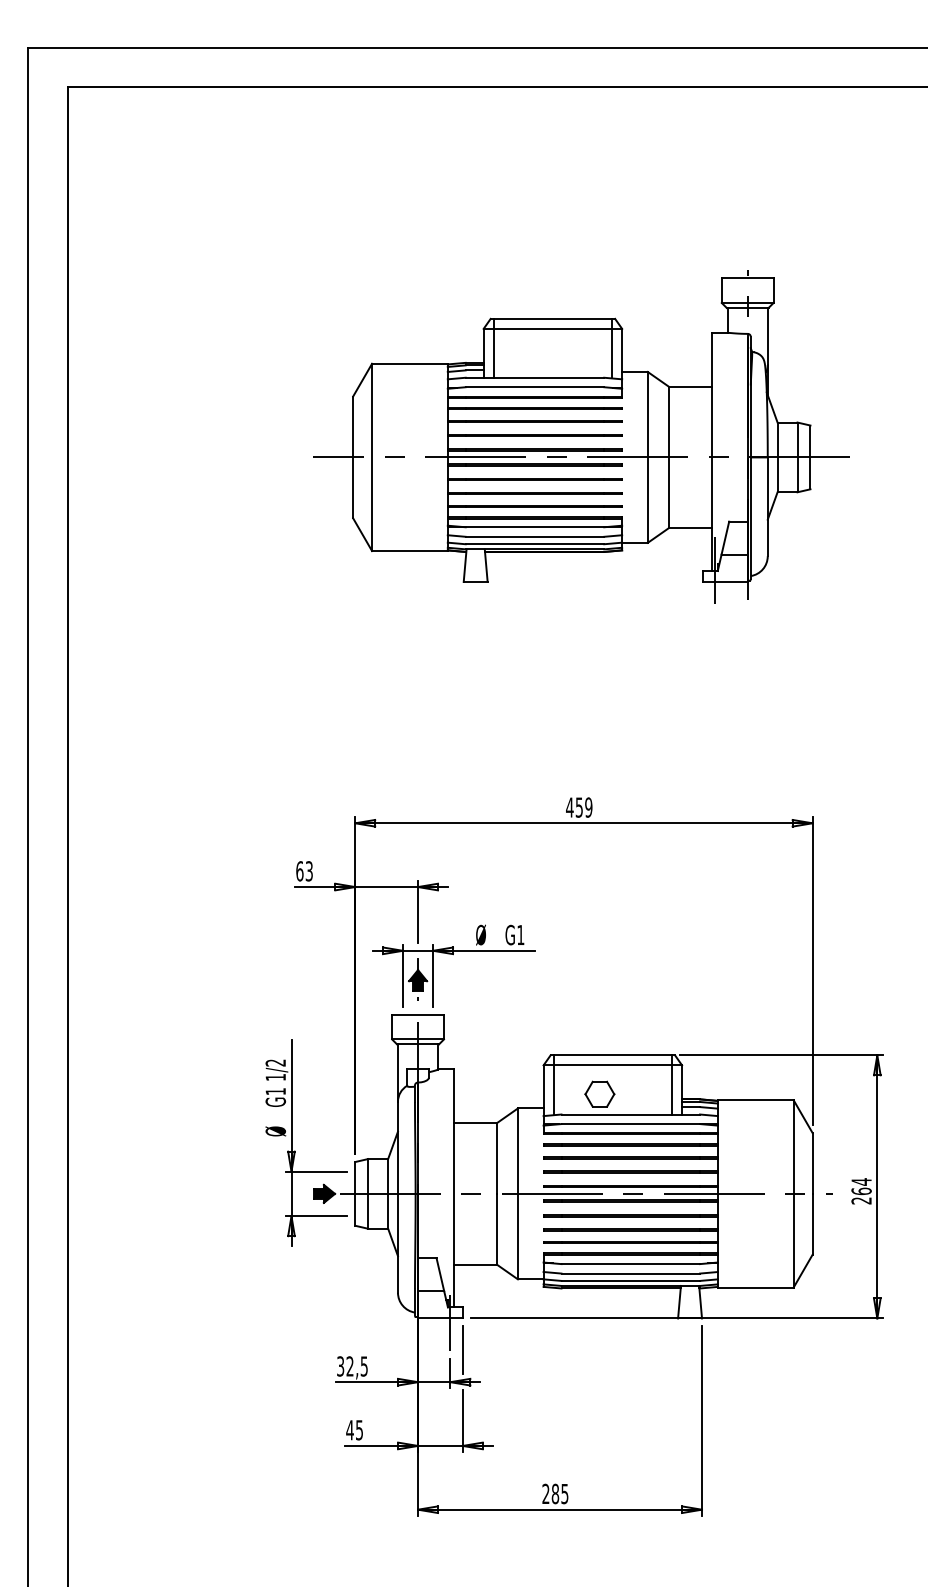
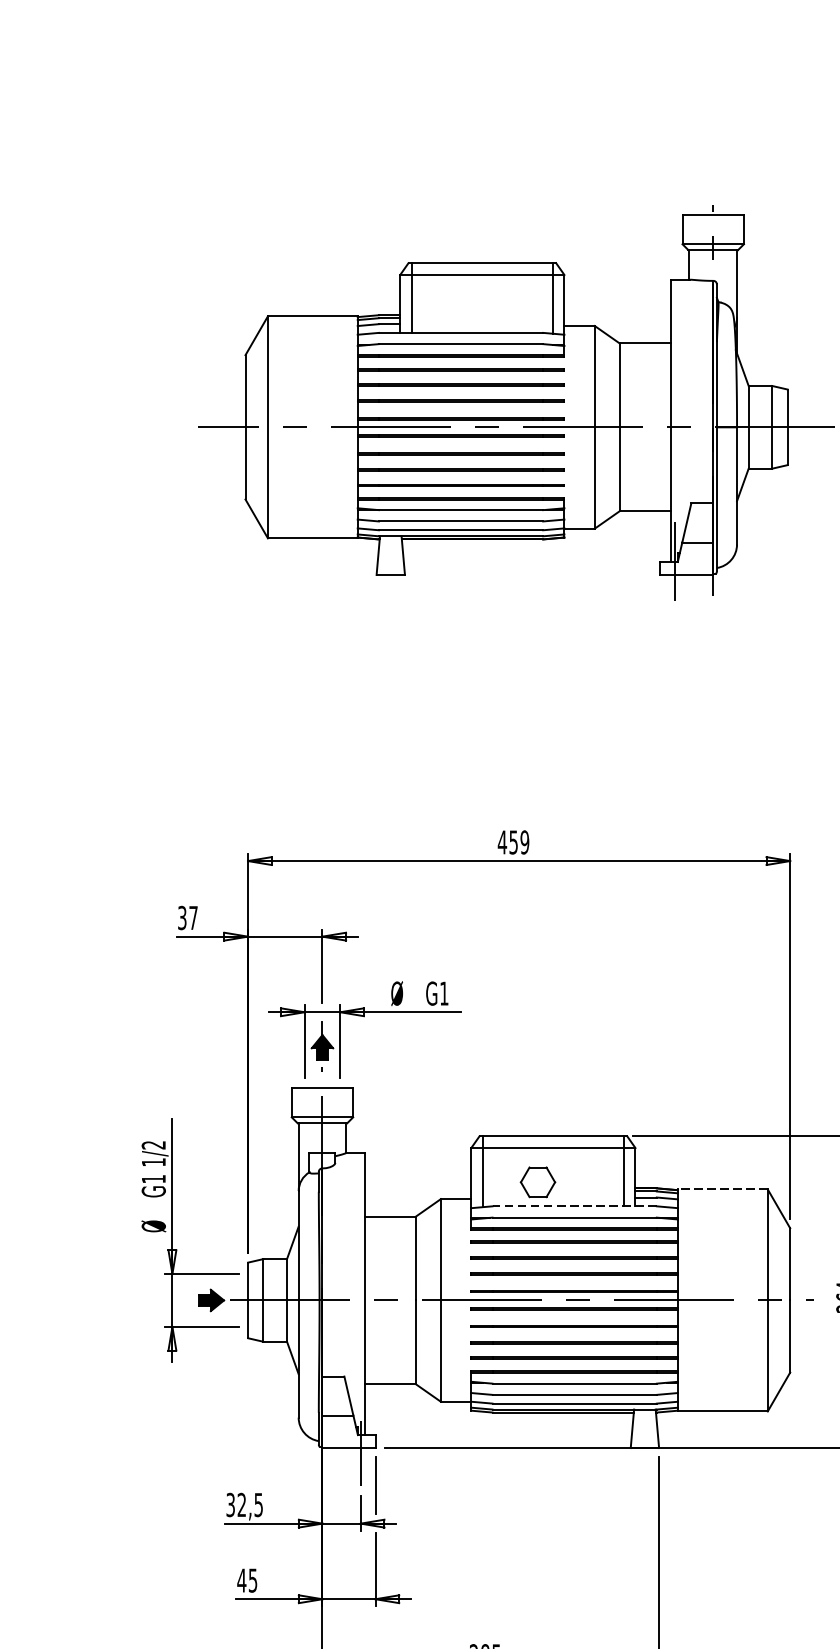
text: (304, 871) -> (187, 918), 63 -> 37
line: (755, 1100) -> (722, 1189), solid -> dashed
line: (630, 1114) -> (574, 1206), solid -> dashed

